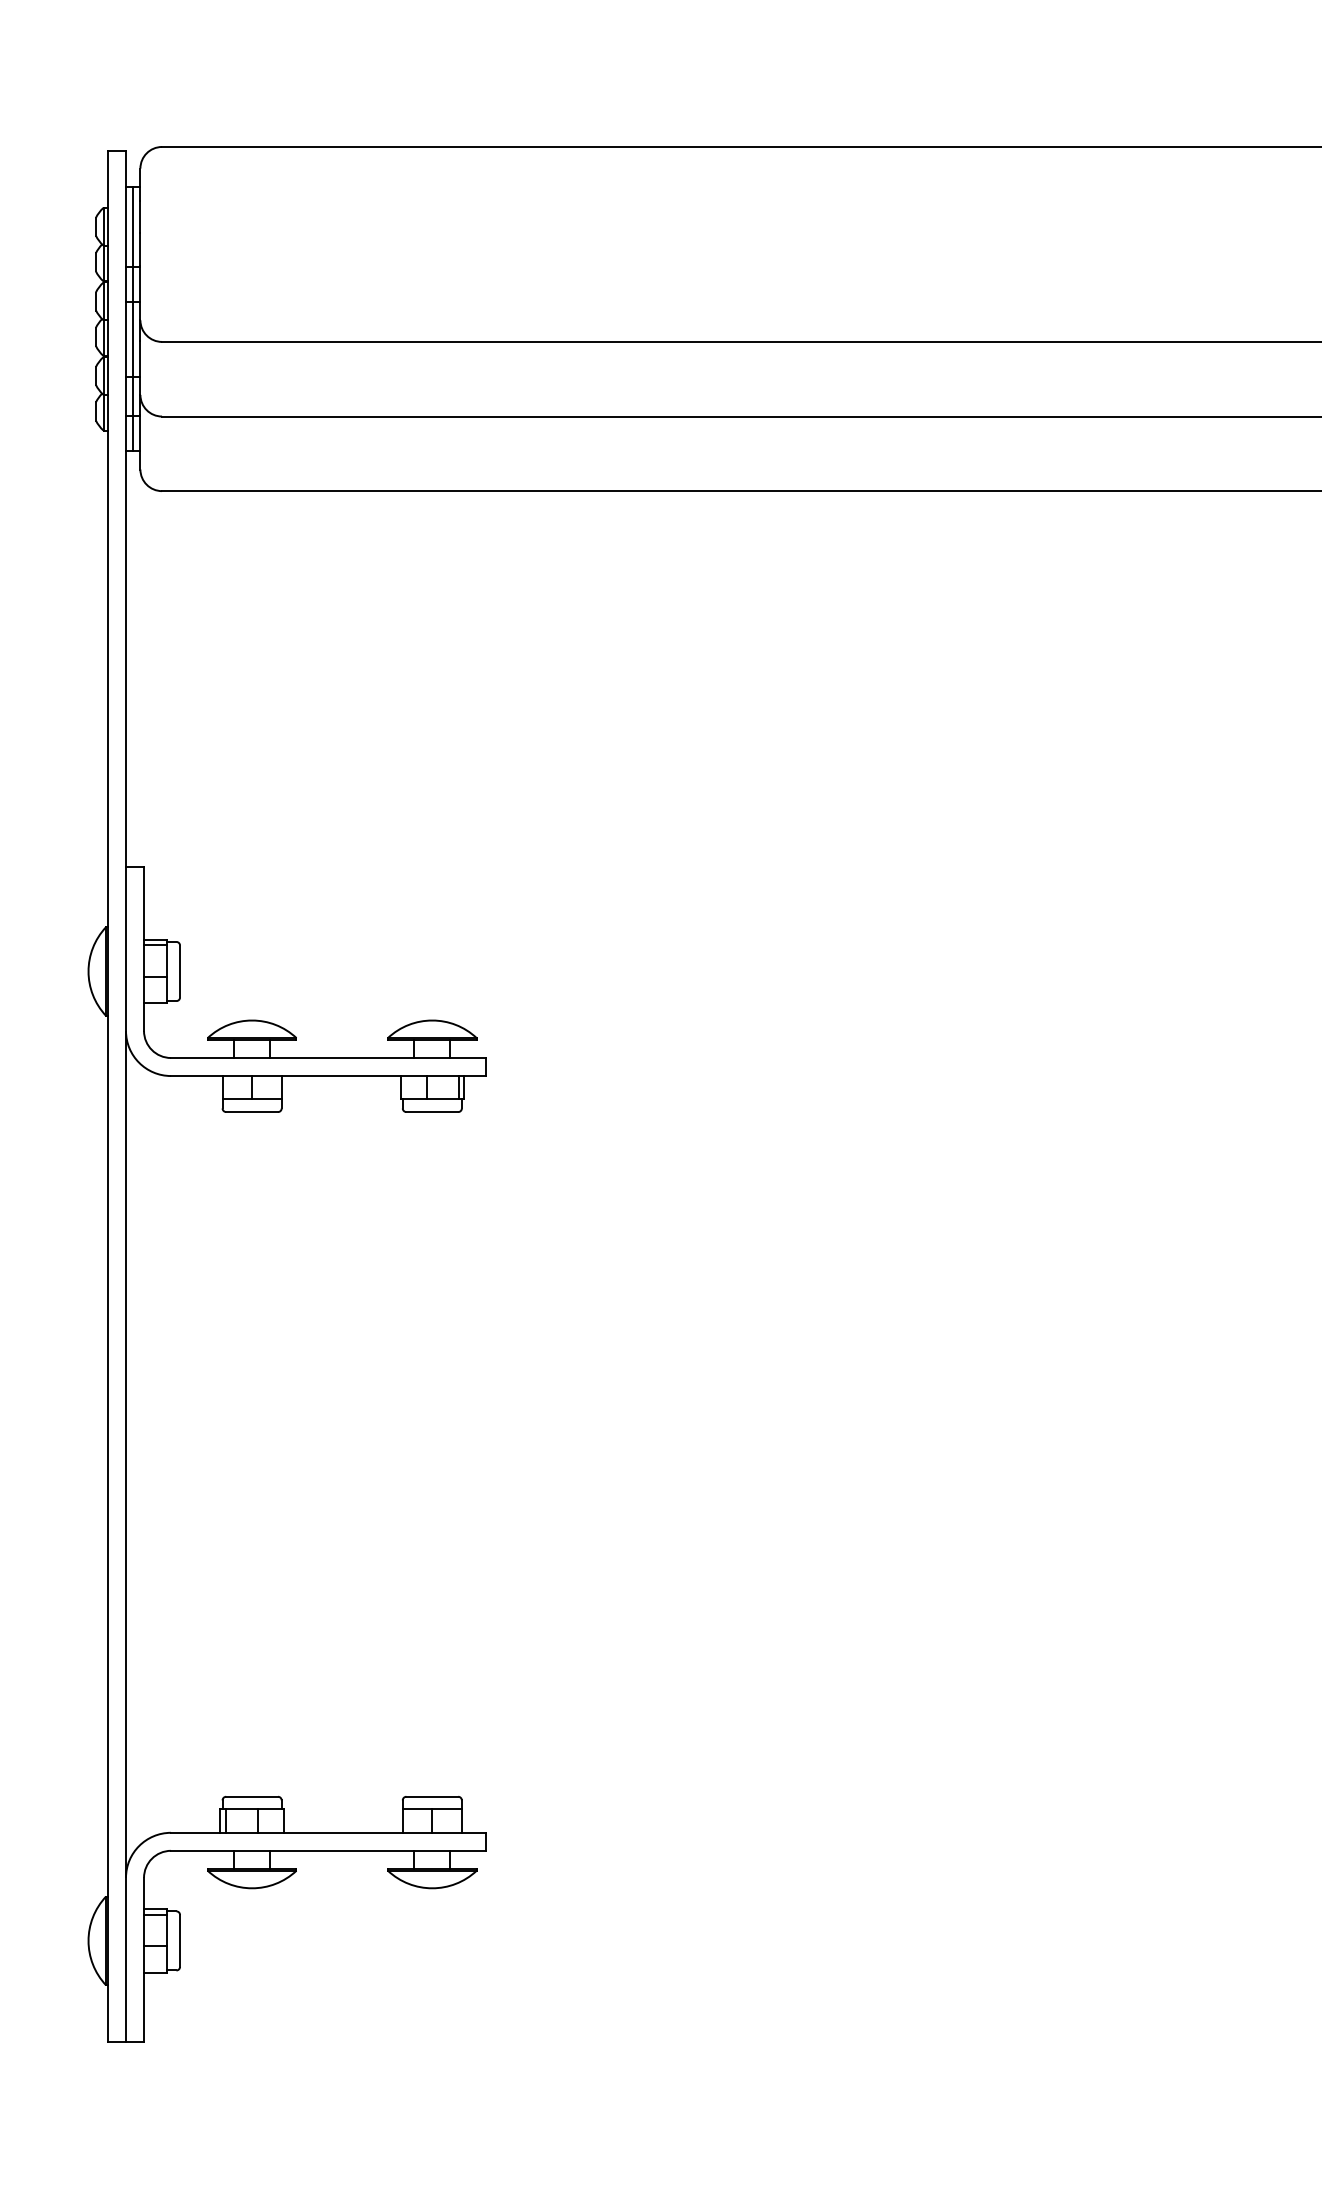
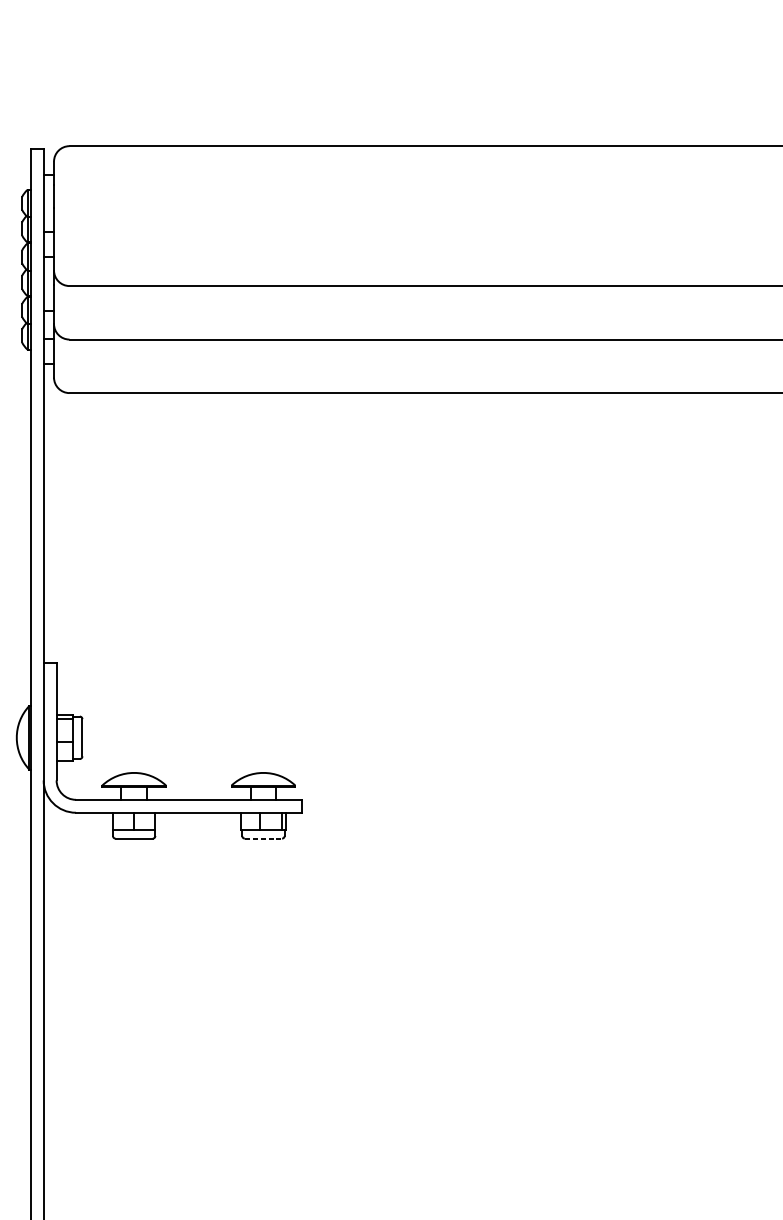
line: (133, 319) -> (49, 269), removed
line: (432, 1112) -> (263, 838), solid -> dashed

